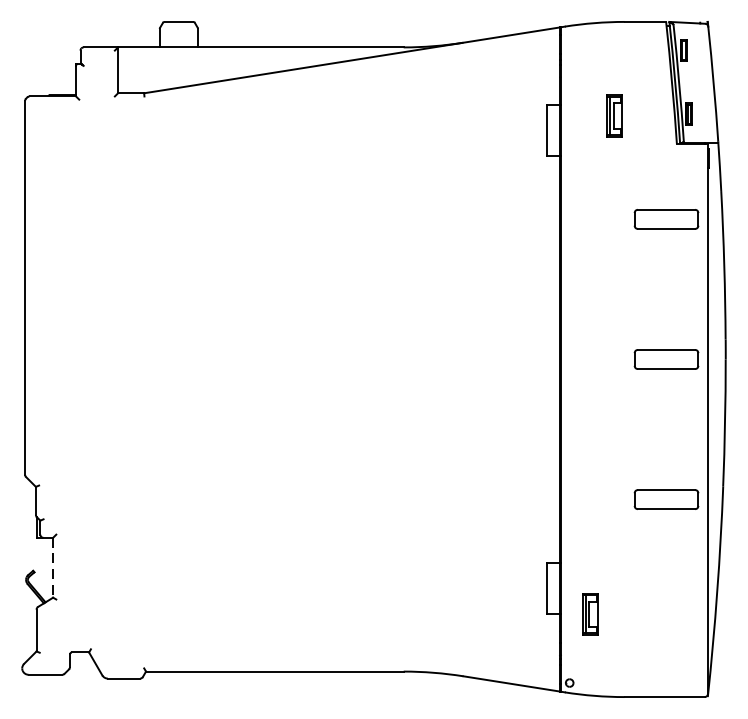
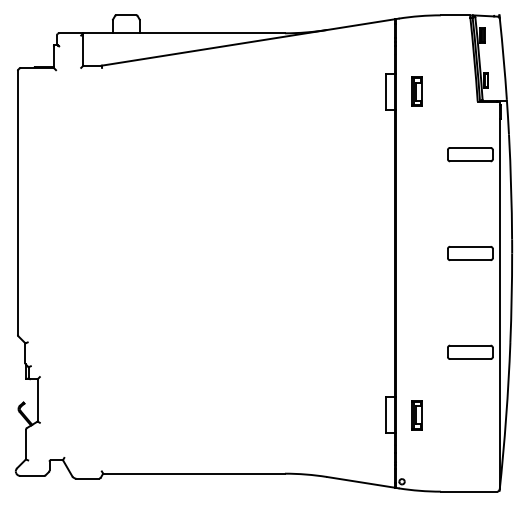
part: (614, 115) -> (416, 91), moved
line: (52, 567) -> (37, 400), dashed -> solid
part: (590, 614) -> (416, 415), moved

